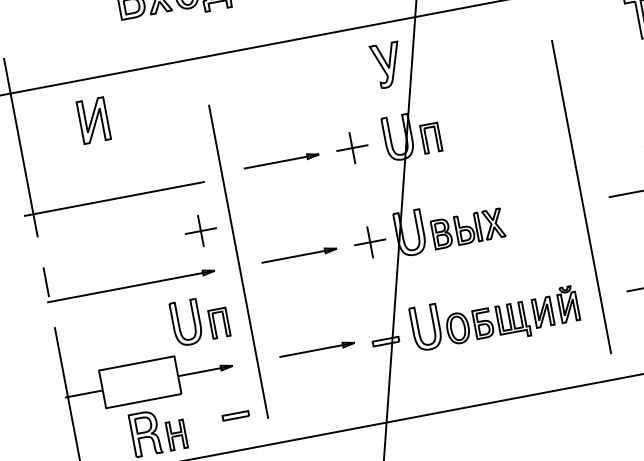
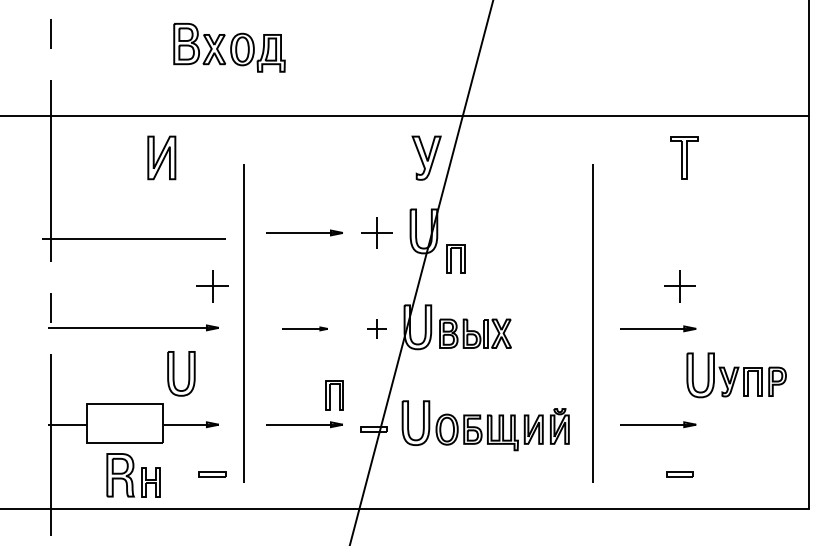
part: (93, 120) -> (161, 157), moved
part: (430, 138) -> (455, 258), moved
part: (369, 242) -> (376, 328), size x0.6
part: (299, 255) -> (304, 328), size x0.6
part: (219, 323) -> (334, 395), moved

